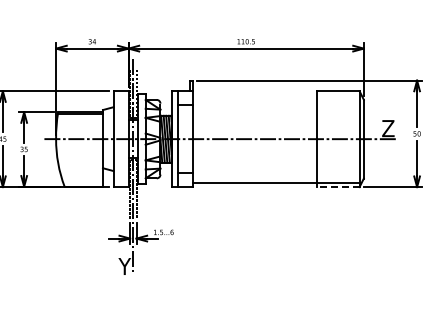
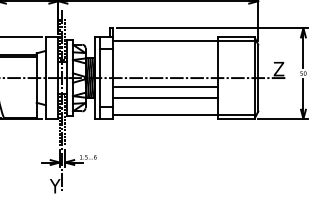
line: (275, 95) -> (183, 41), added
line: (254, 149) -> (165, 86), added
line: (254, 162) -> (165, 97), added
line: (338, 187) -> (236, 119), dashed -> solid

